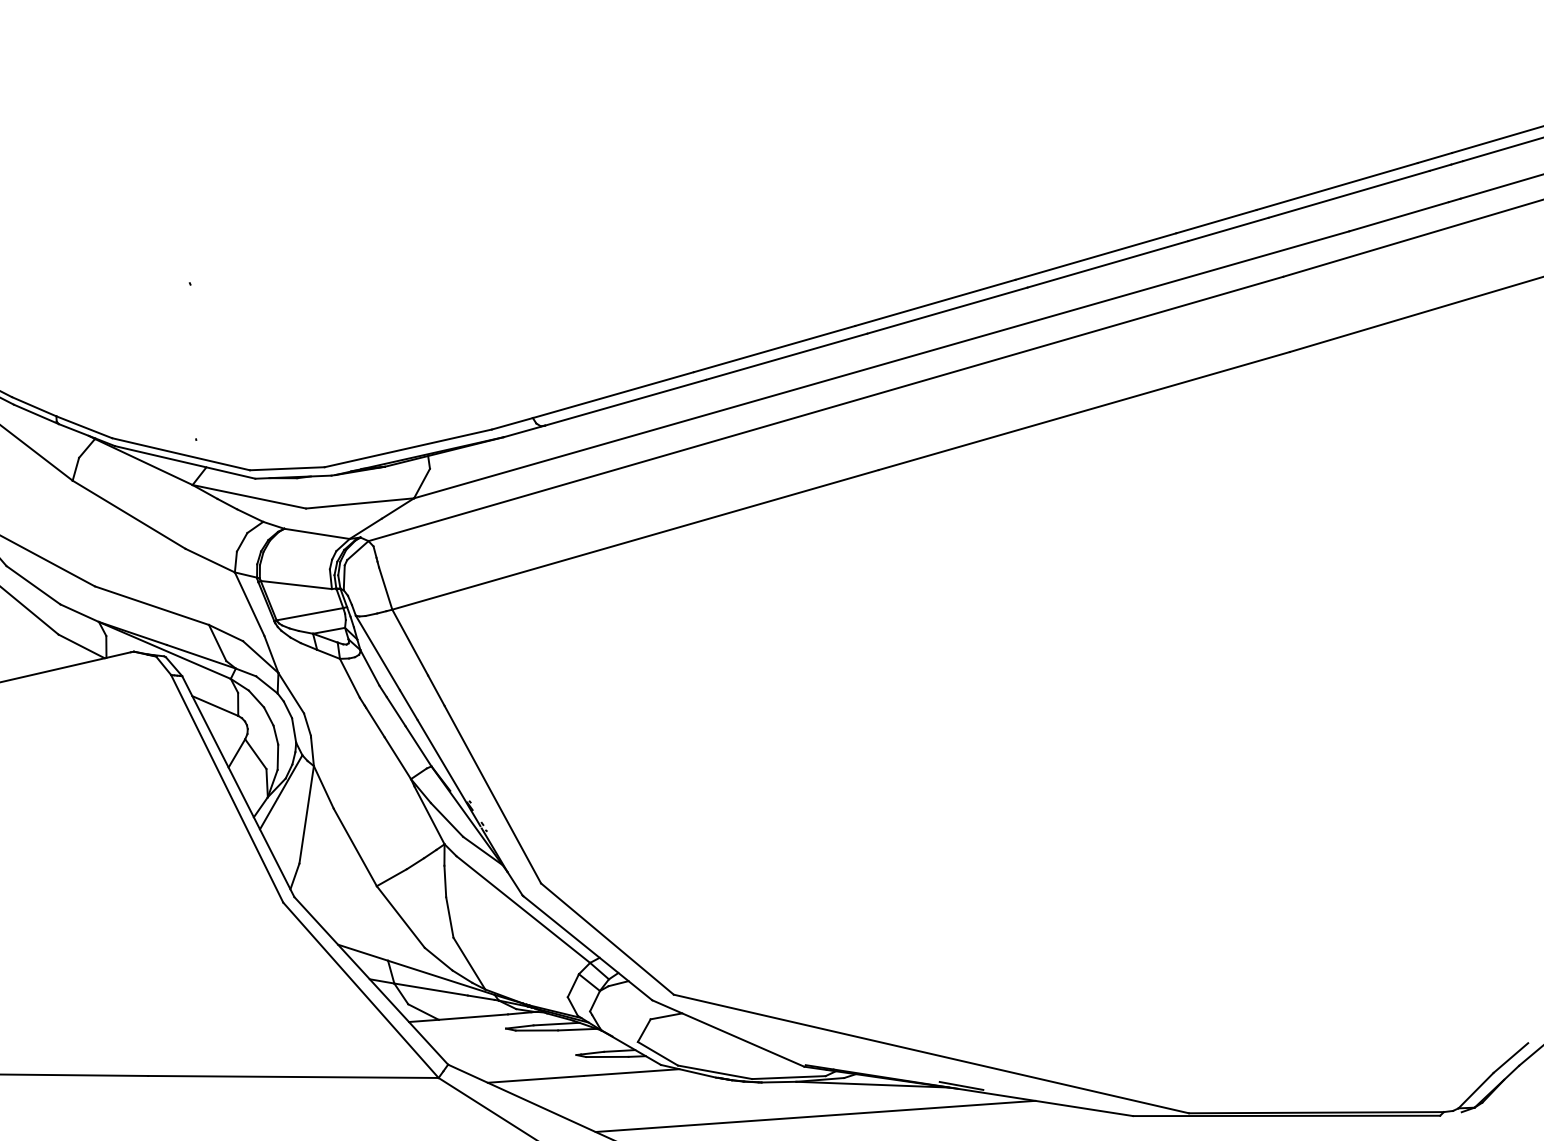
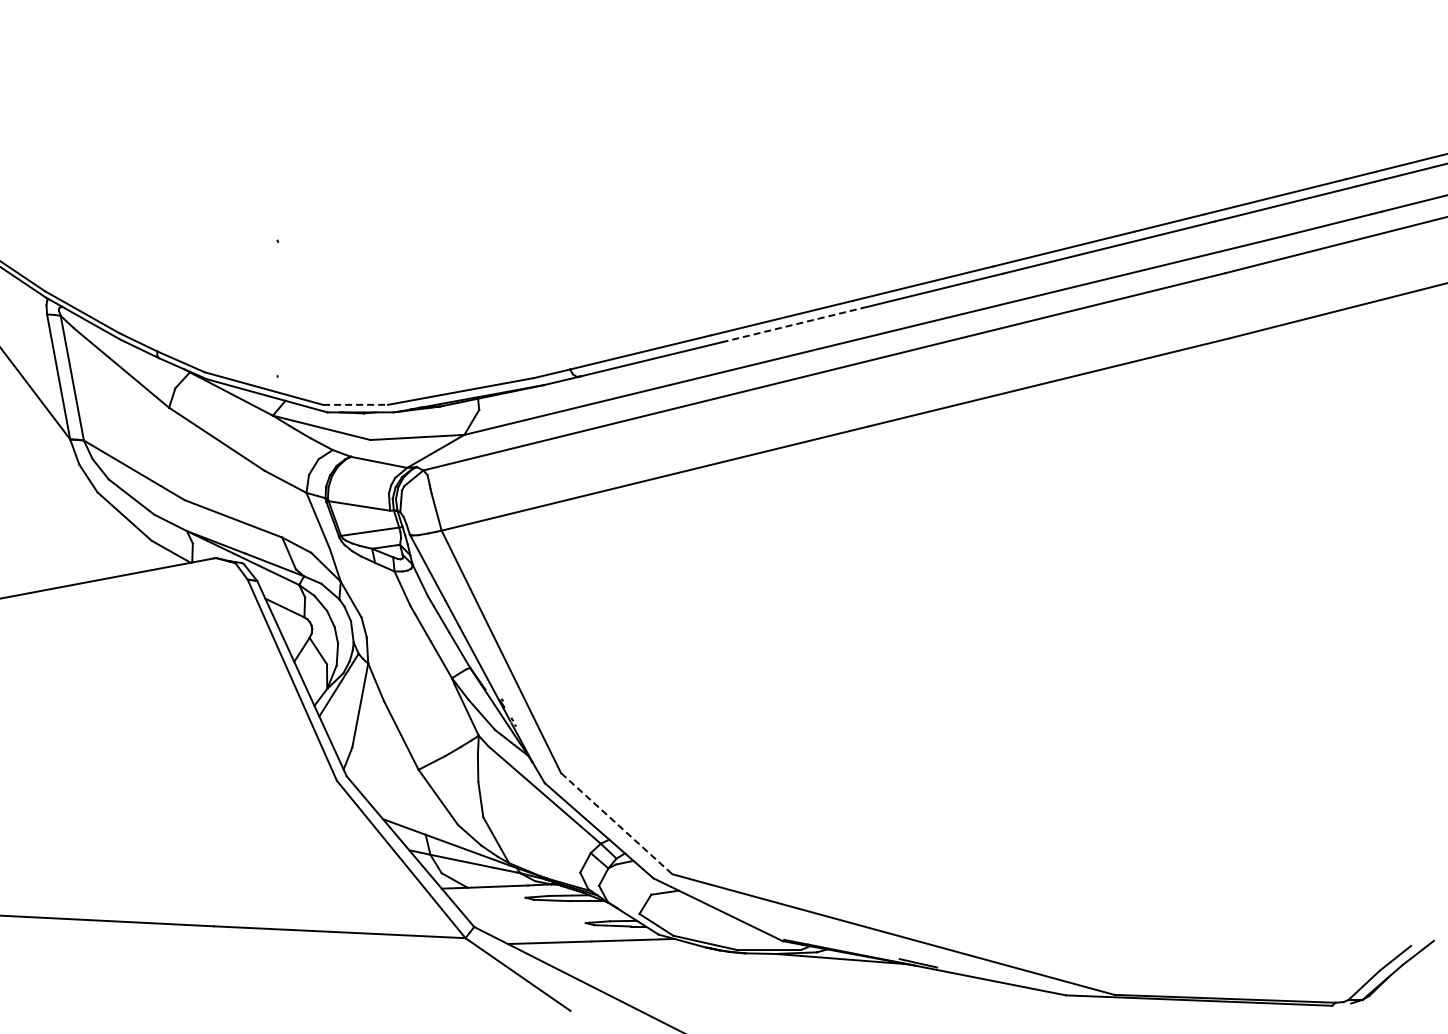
line: (786, 357) -> (792, 325), solid -> dashed
line: (288, 468) -> (356, 404), solid -> dashed
line: (608, 938) -> (617, 823), solid -> dashed
line: (815, 1116) -> (790, 984), removed

